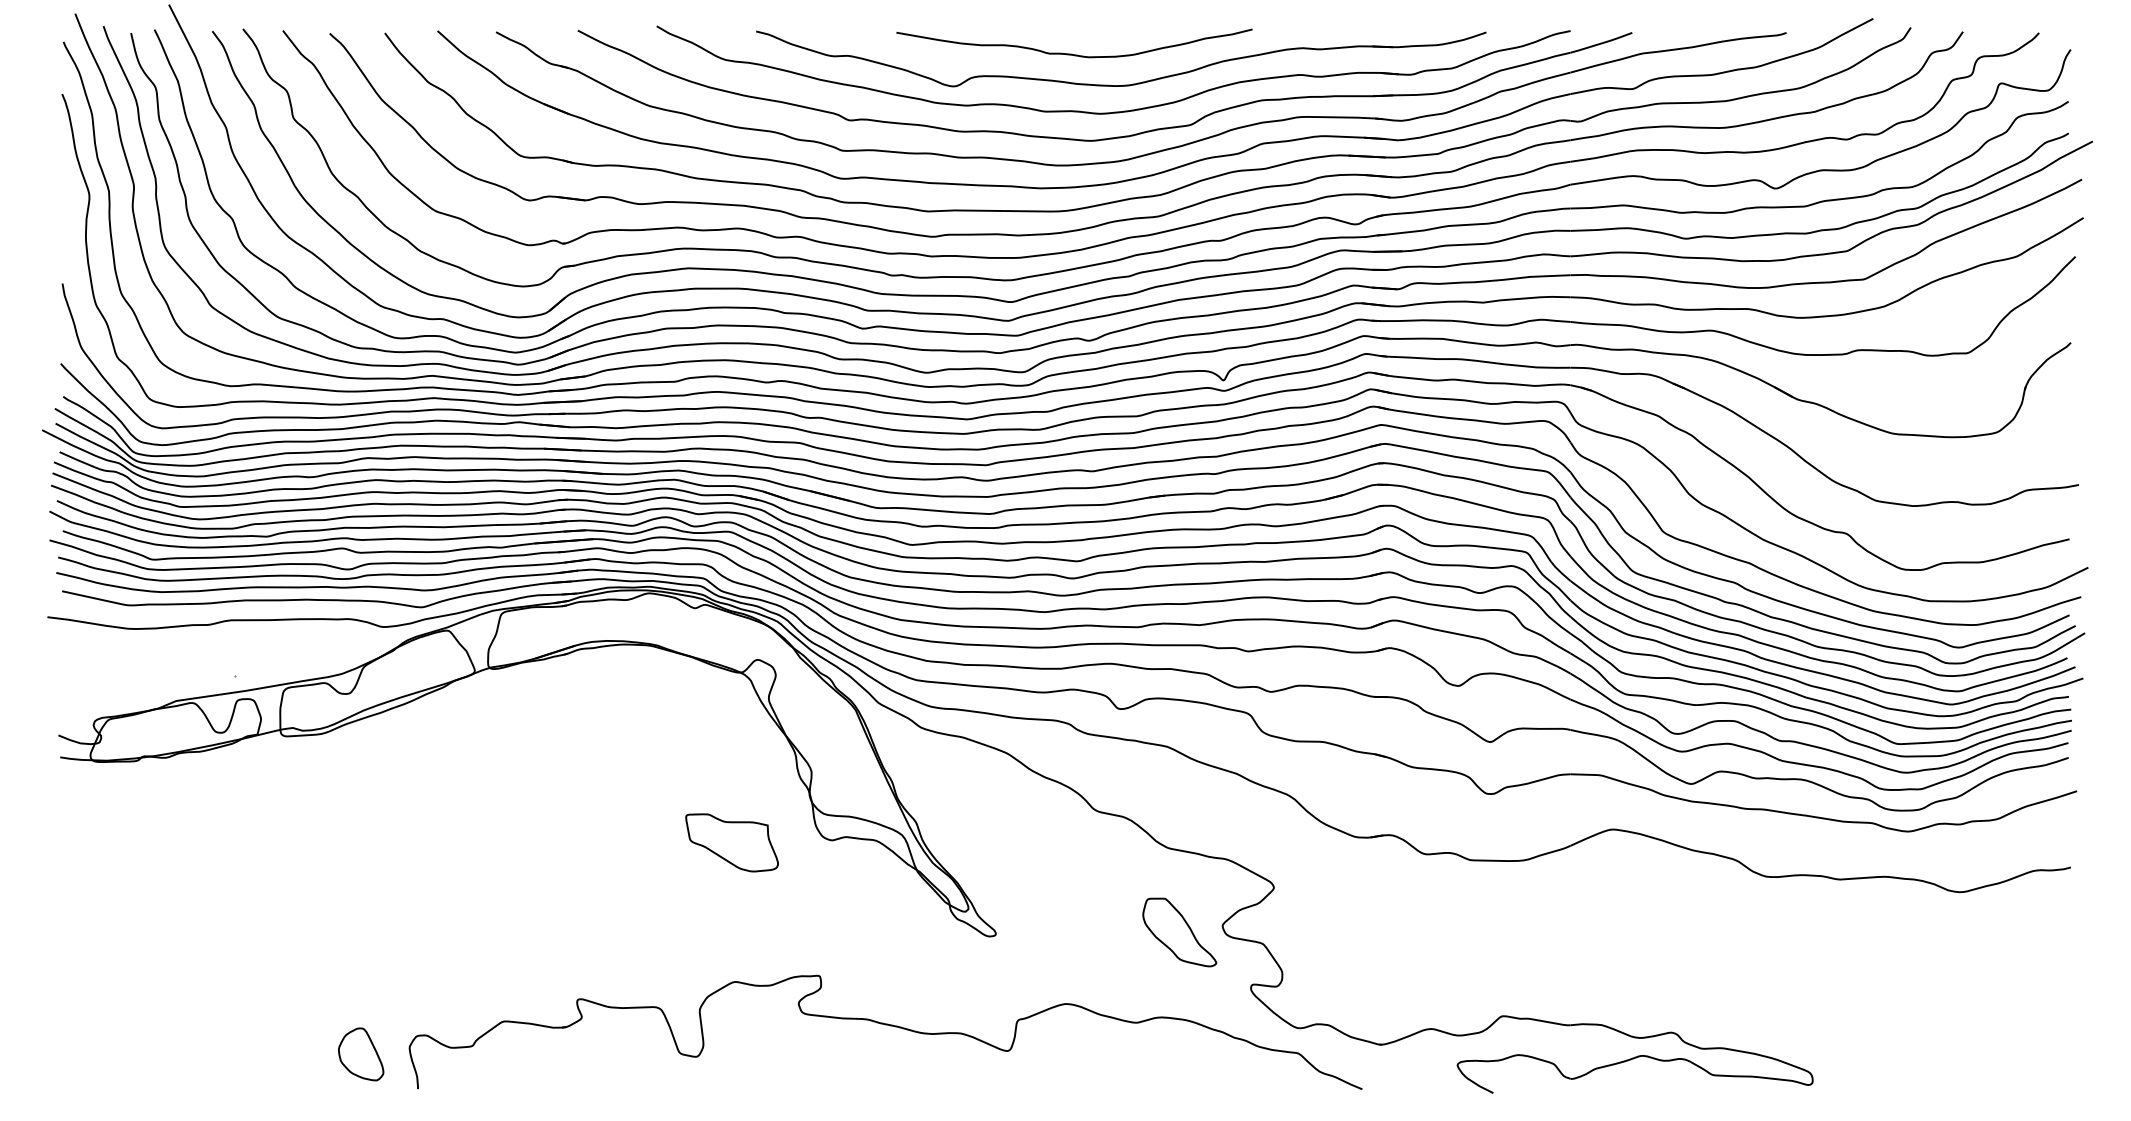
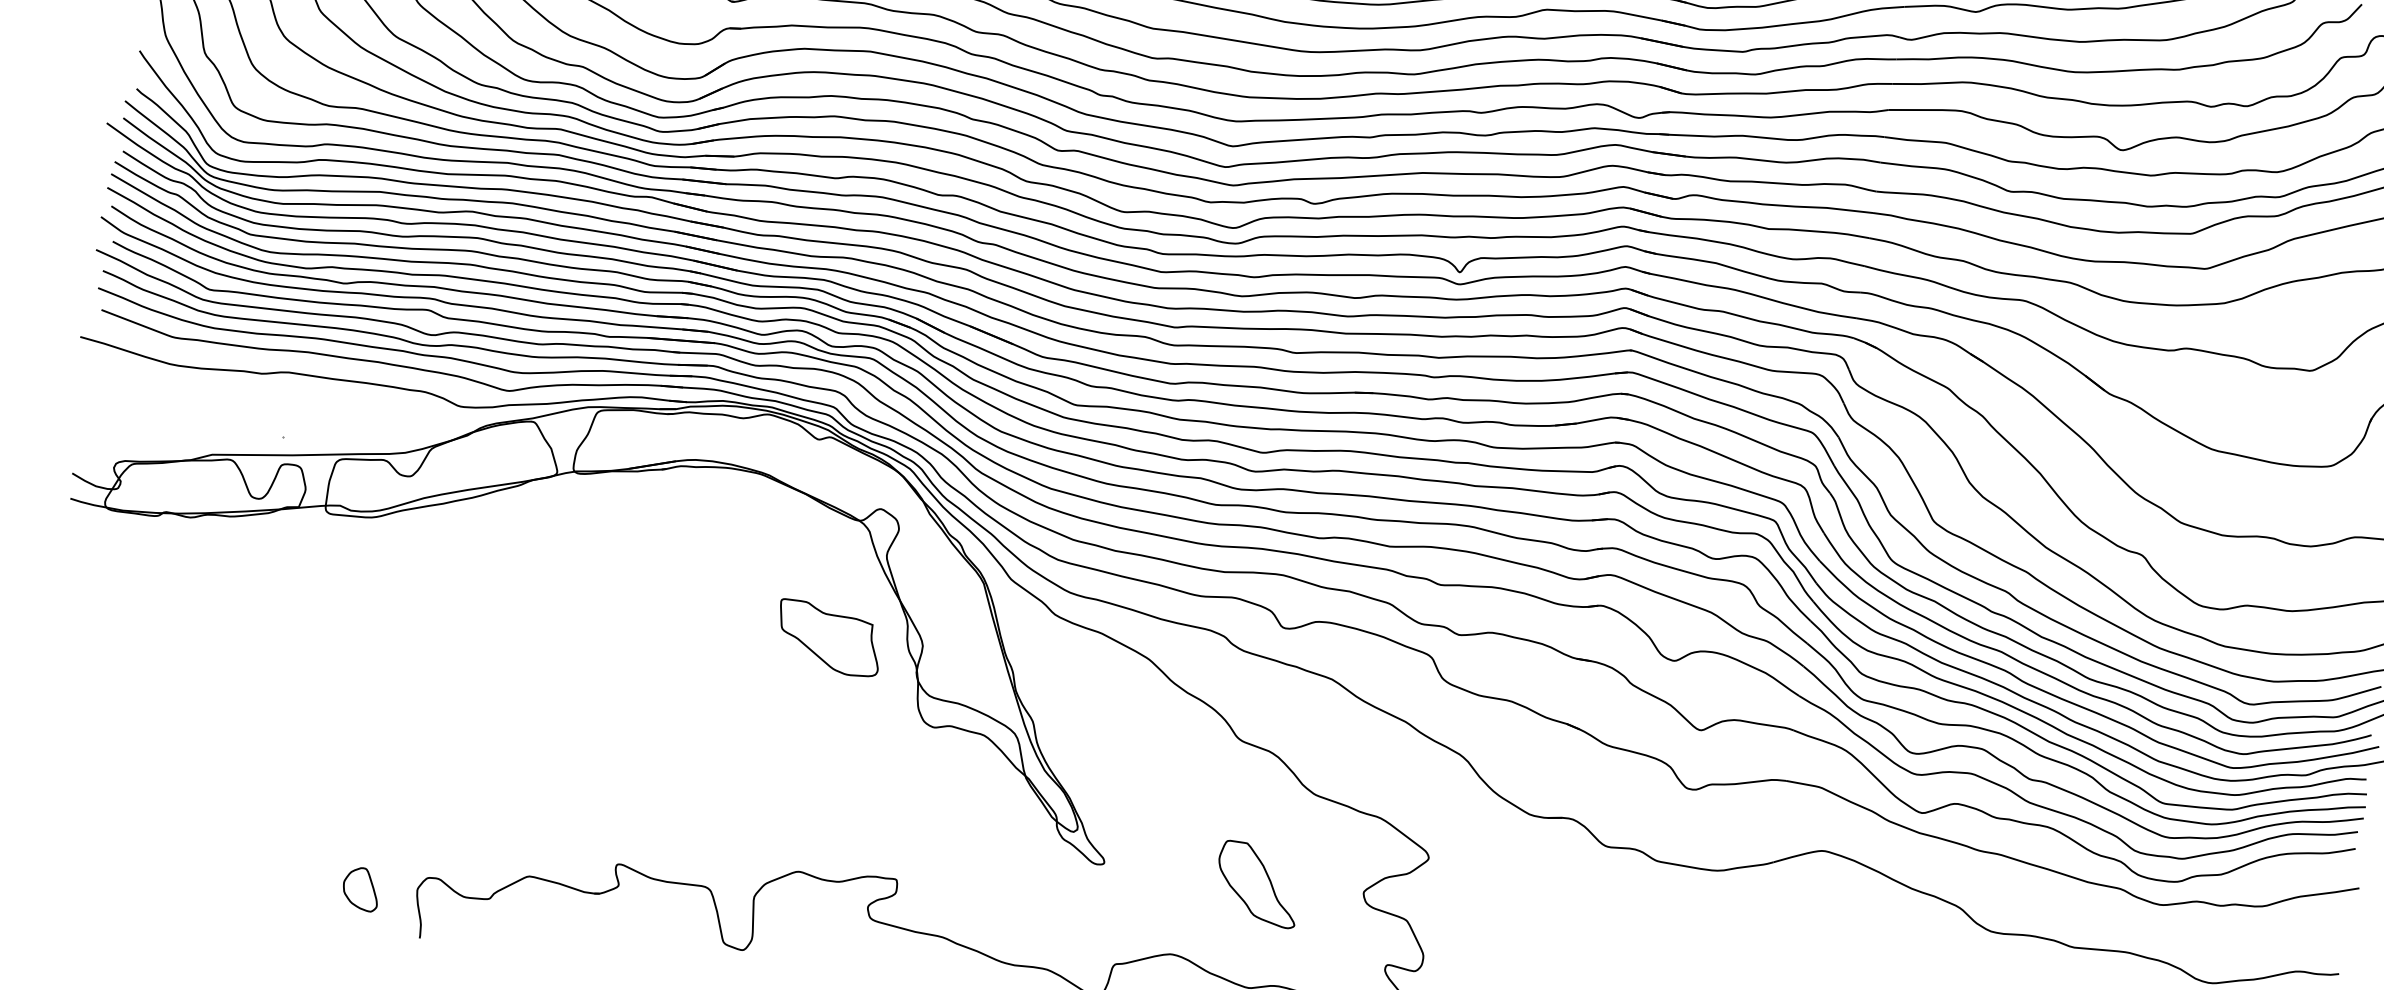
part: (731, 842) -> (828, 638), moved
part: (1179, 932) -> (1257, 884), moved
part: (361, 1054) -> (361, 889), size x0.7

